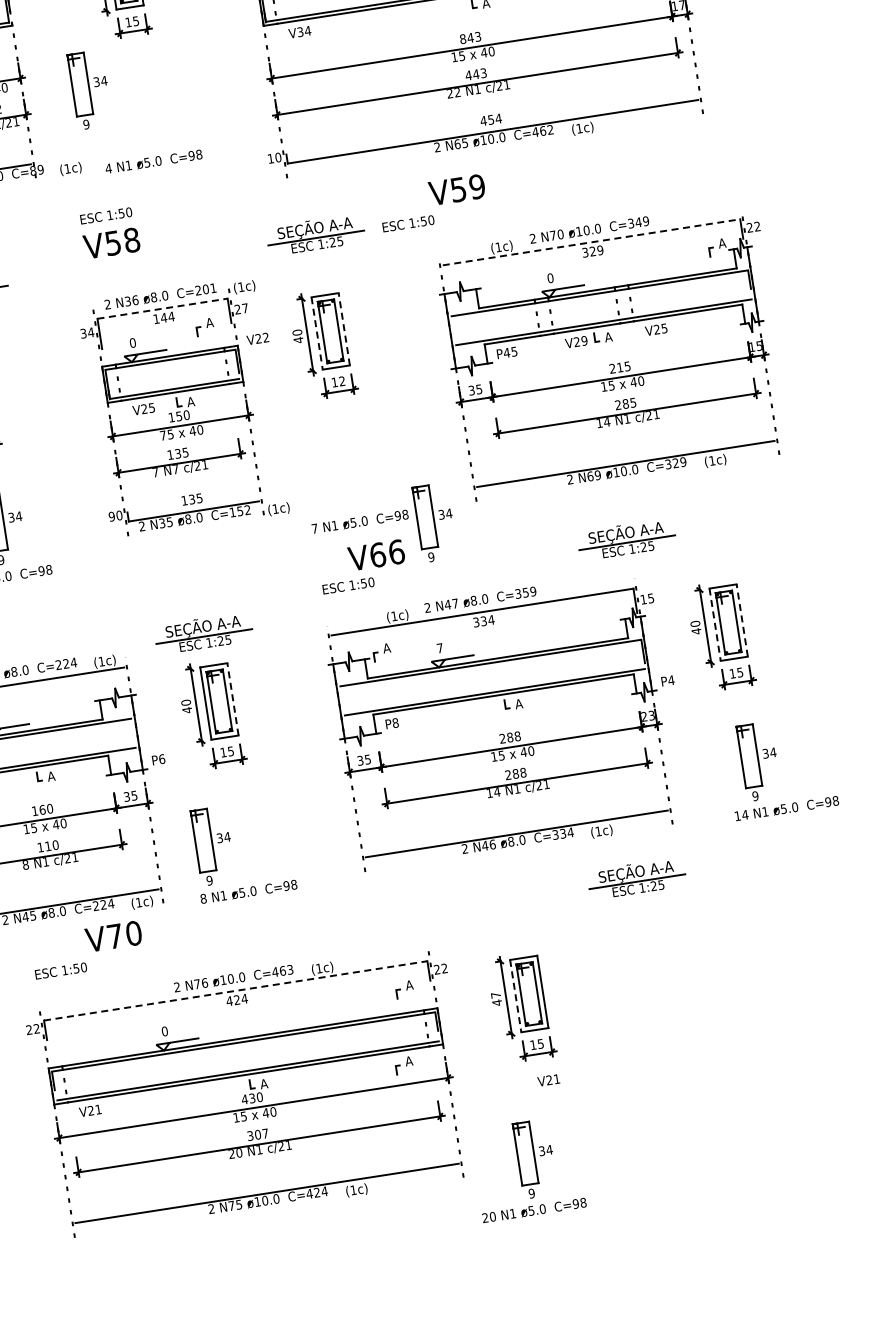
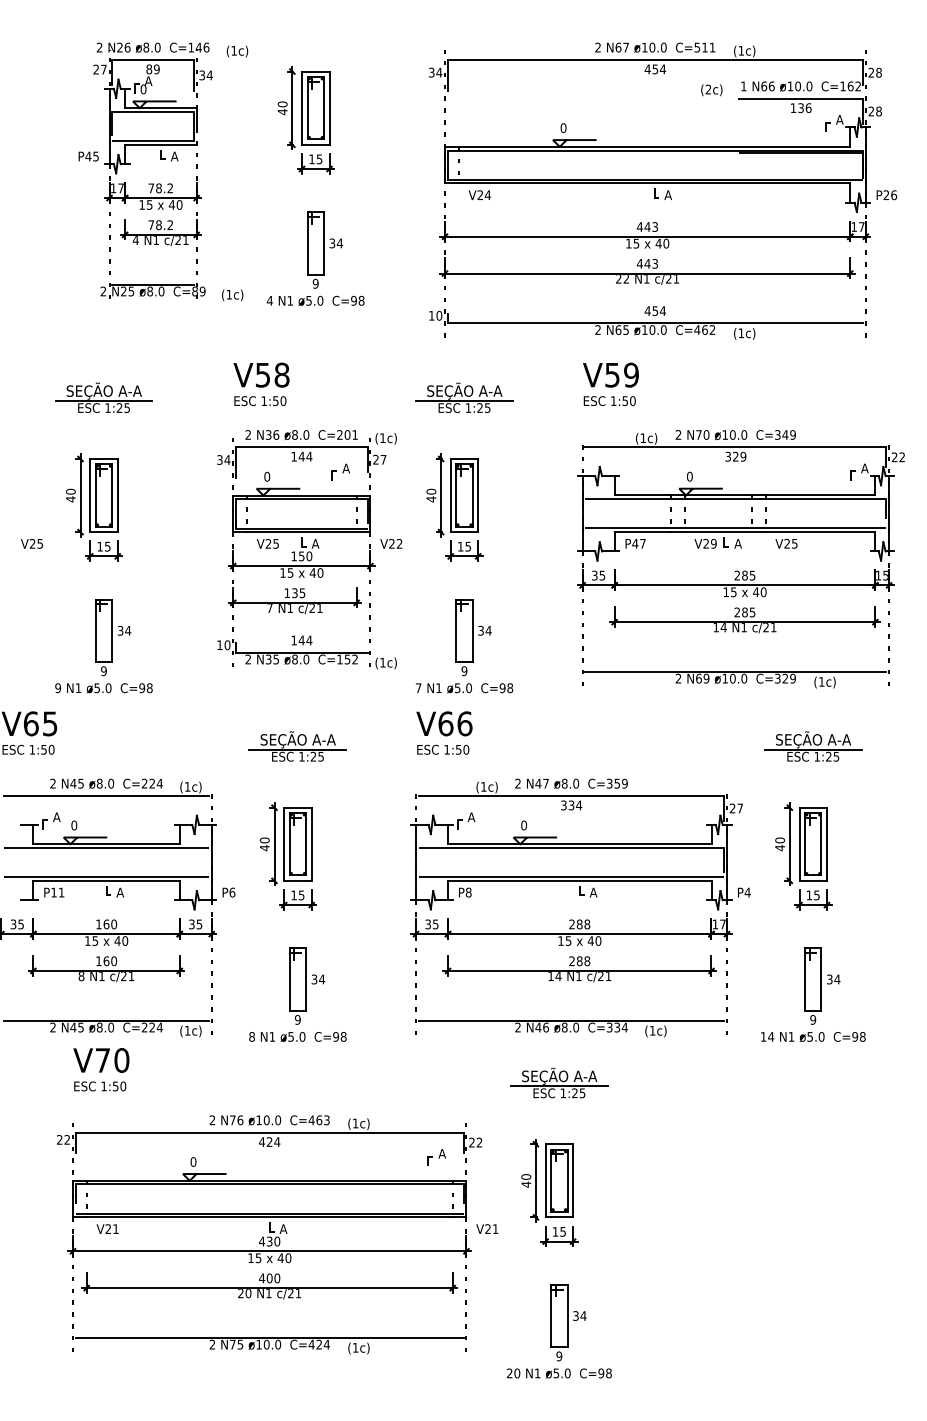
text: (300, 32) -> (480, 195), V34 -> V24
text: (462, 38) -> (639, 226), 843 -> 443
part: (90, 89) -> (325, 249), moved
text: (106, 216) -> (260, 401), moved
text: (408, 224) -> (609, 401), moved
line: (592, 242) -> (736, 447), dashed -> solid
line: (162, 308) -> (301, 447), dashed -> solid
line: (344, 329) -> (478, 495), dashed -> solid
line: (316, 333) -> (450, 495), dashed -> solid
text: (257, 338) -> (391, 543), moved
text: (513, 351) -> (642, 543), P45 -> P47
text: (619, 367) -> (744, 575), 215 -> 285
text: (341, 381) -> (467, 546), 12 -> 15
text: (162, 435) -> (282, 572), 75 -> 15
text: (176, 469) -> (290, 608), N7 -> N1
text: (195, 498) -> (305, 640), 135 -> 144
text: (111, 517) -> (219, 645), 90 -> 10
part: (435, 522) -> (473, 637), moved
part: (627, 539) -> (813, 746), moved
text: (376, 554) -> (444, 723), moved
text: (646, 599) -> (735, 808), 15 -> 27
line: (741, 620) -> (826, 844), dashed -> solid
line: (715, 624) -> (799, 844), dashed -> solid
part: (203, 633) -> (297, 746), moved
text: (440, 648) -> (524, 825), 7 -> 0
line: (232, 699) -> (311, 844), dashed -> solid
text: (647, 716) -> (718, 924), 23 -> 17
text: (787, 808) -> (813, 1036), moved
part: (213, 845) -> (307, 985), moved
text: (48, 846) -> (106, 961), 110 -> 160
part: (636, 877) -> (559, 1082), moved
text: (113, 936) -> (101, 1060), moved
line: (235, 990) -> (269, 1132), dashed -> solid
text: (496, 994) -> (526, 1176), 47 -> 40
line: (515, 995) -> (545, 1180), dashed -> solid
part: (403, 1065) -> (424, 1232), removed
text: (548, 1079) -> (487, 1228), moved
text: (257, 1134) -> (269, 1278), 307 -> 400
part: (527, 1169) -> (558, 1331), moved

